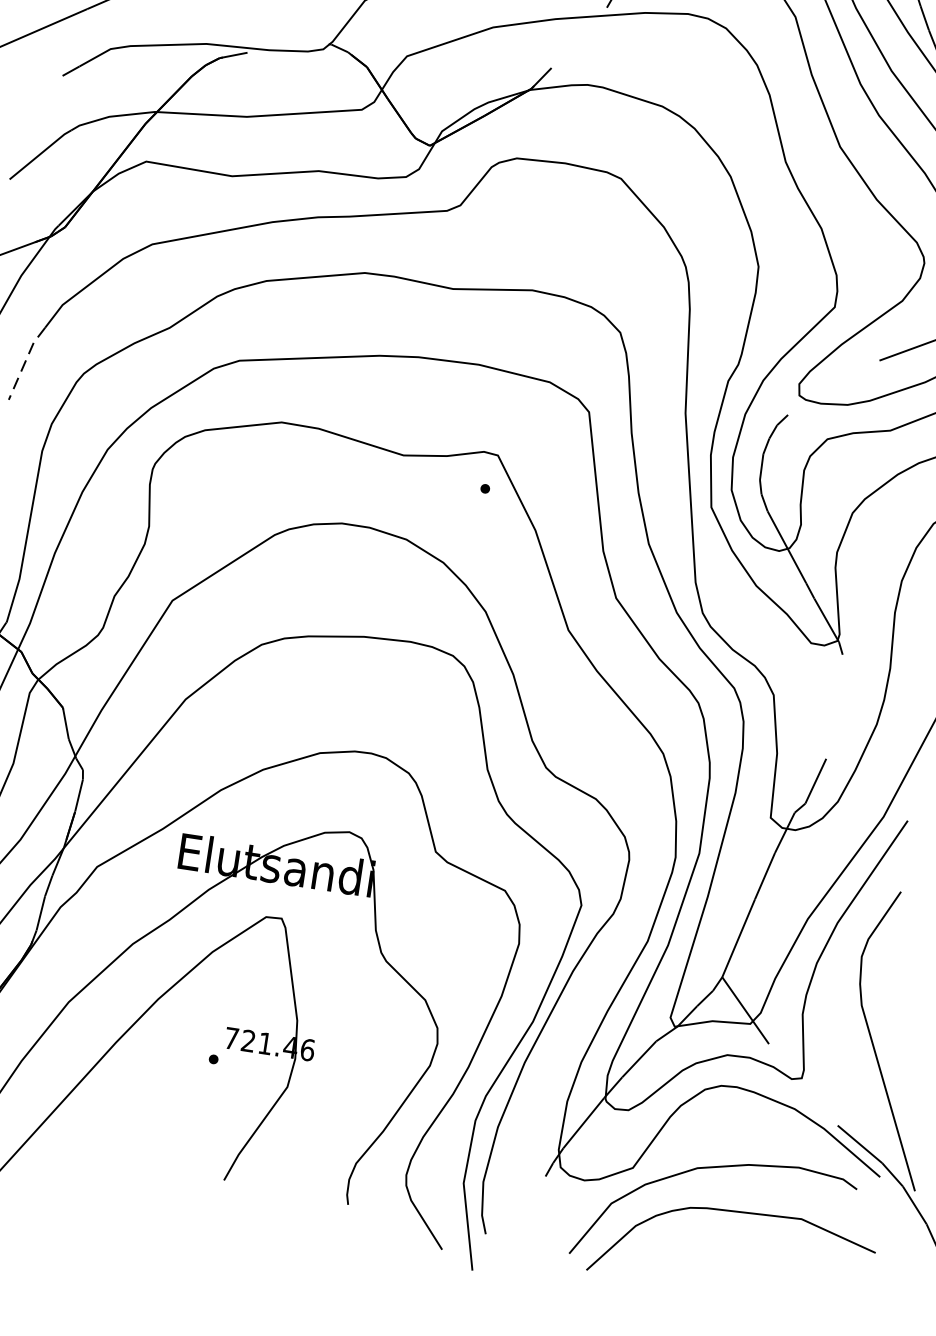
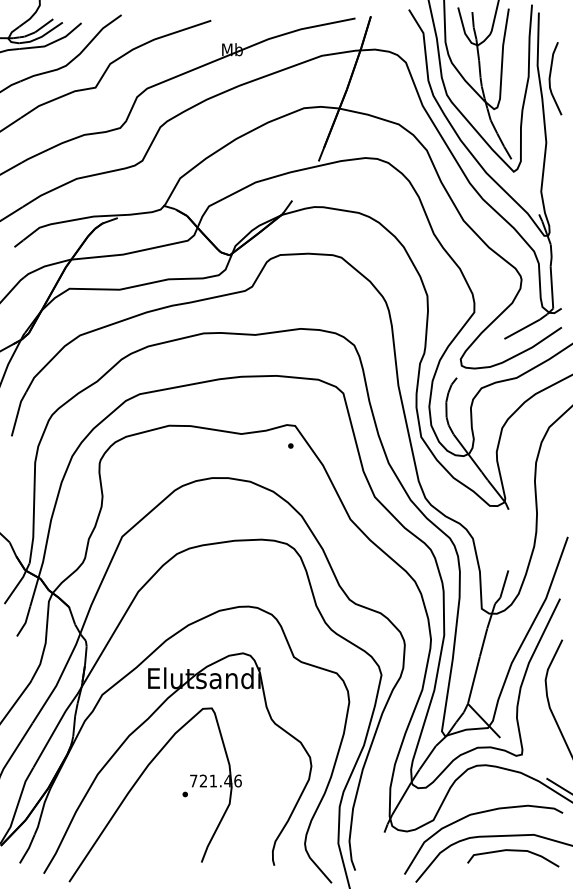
line: (24, 362) -> (17, 413), dashed -> solid
curve: (762, 1242) -> (513, 851), added

